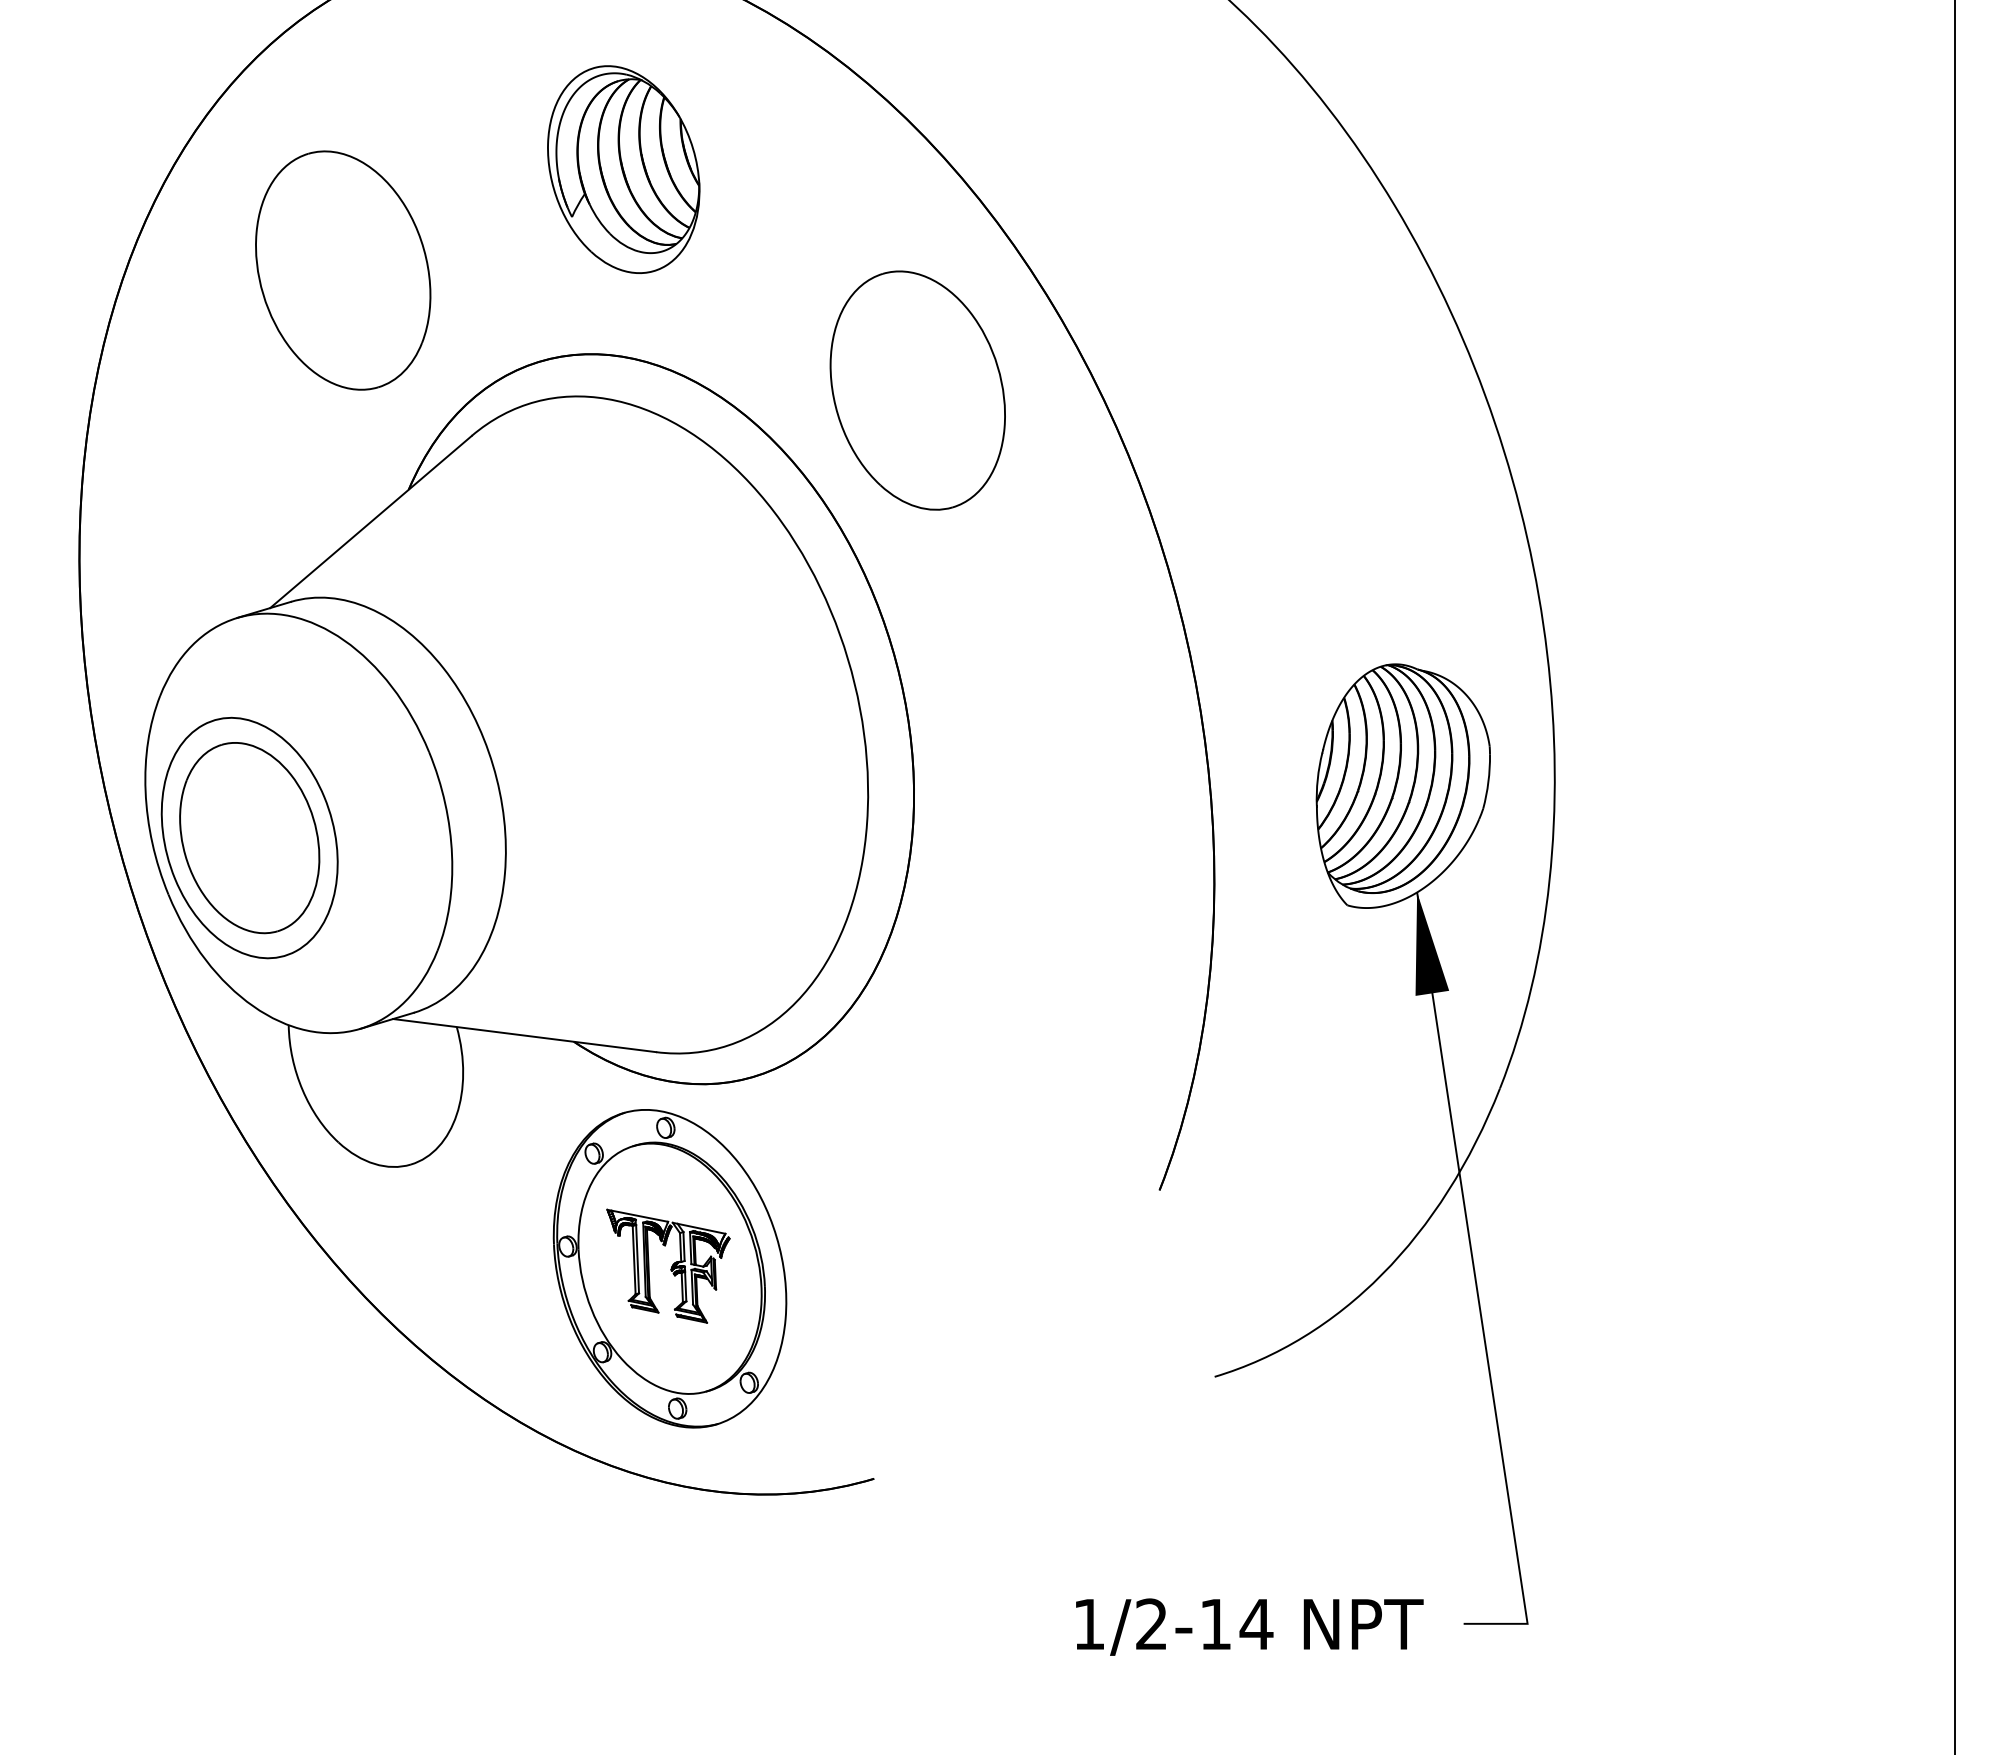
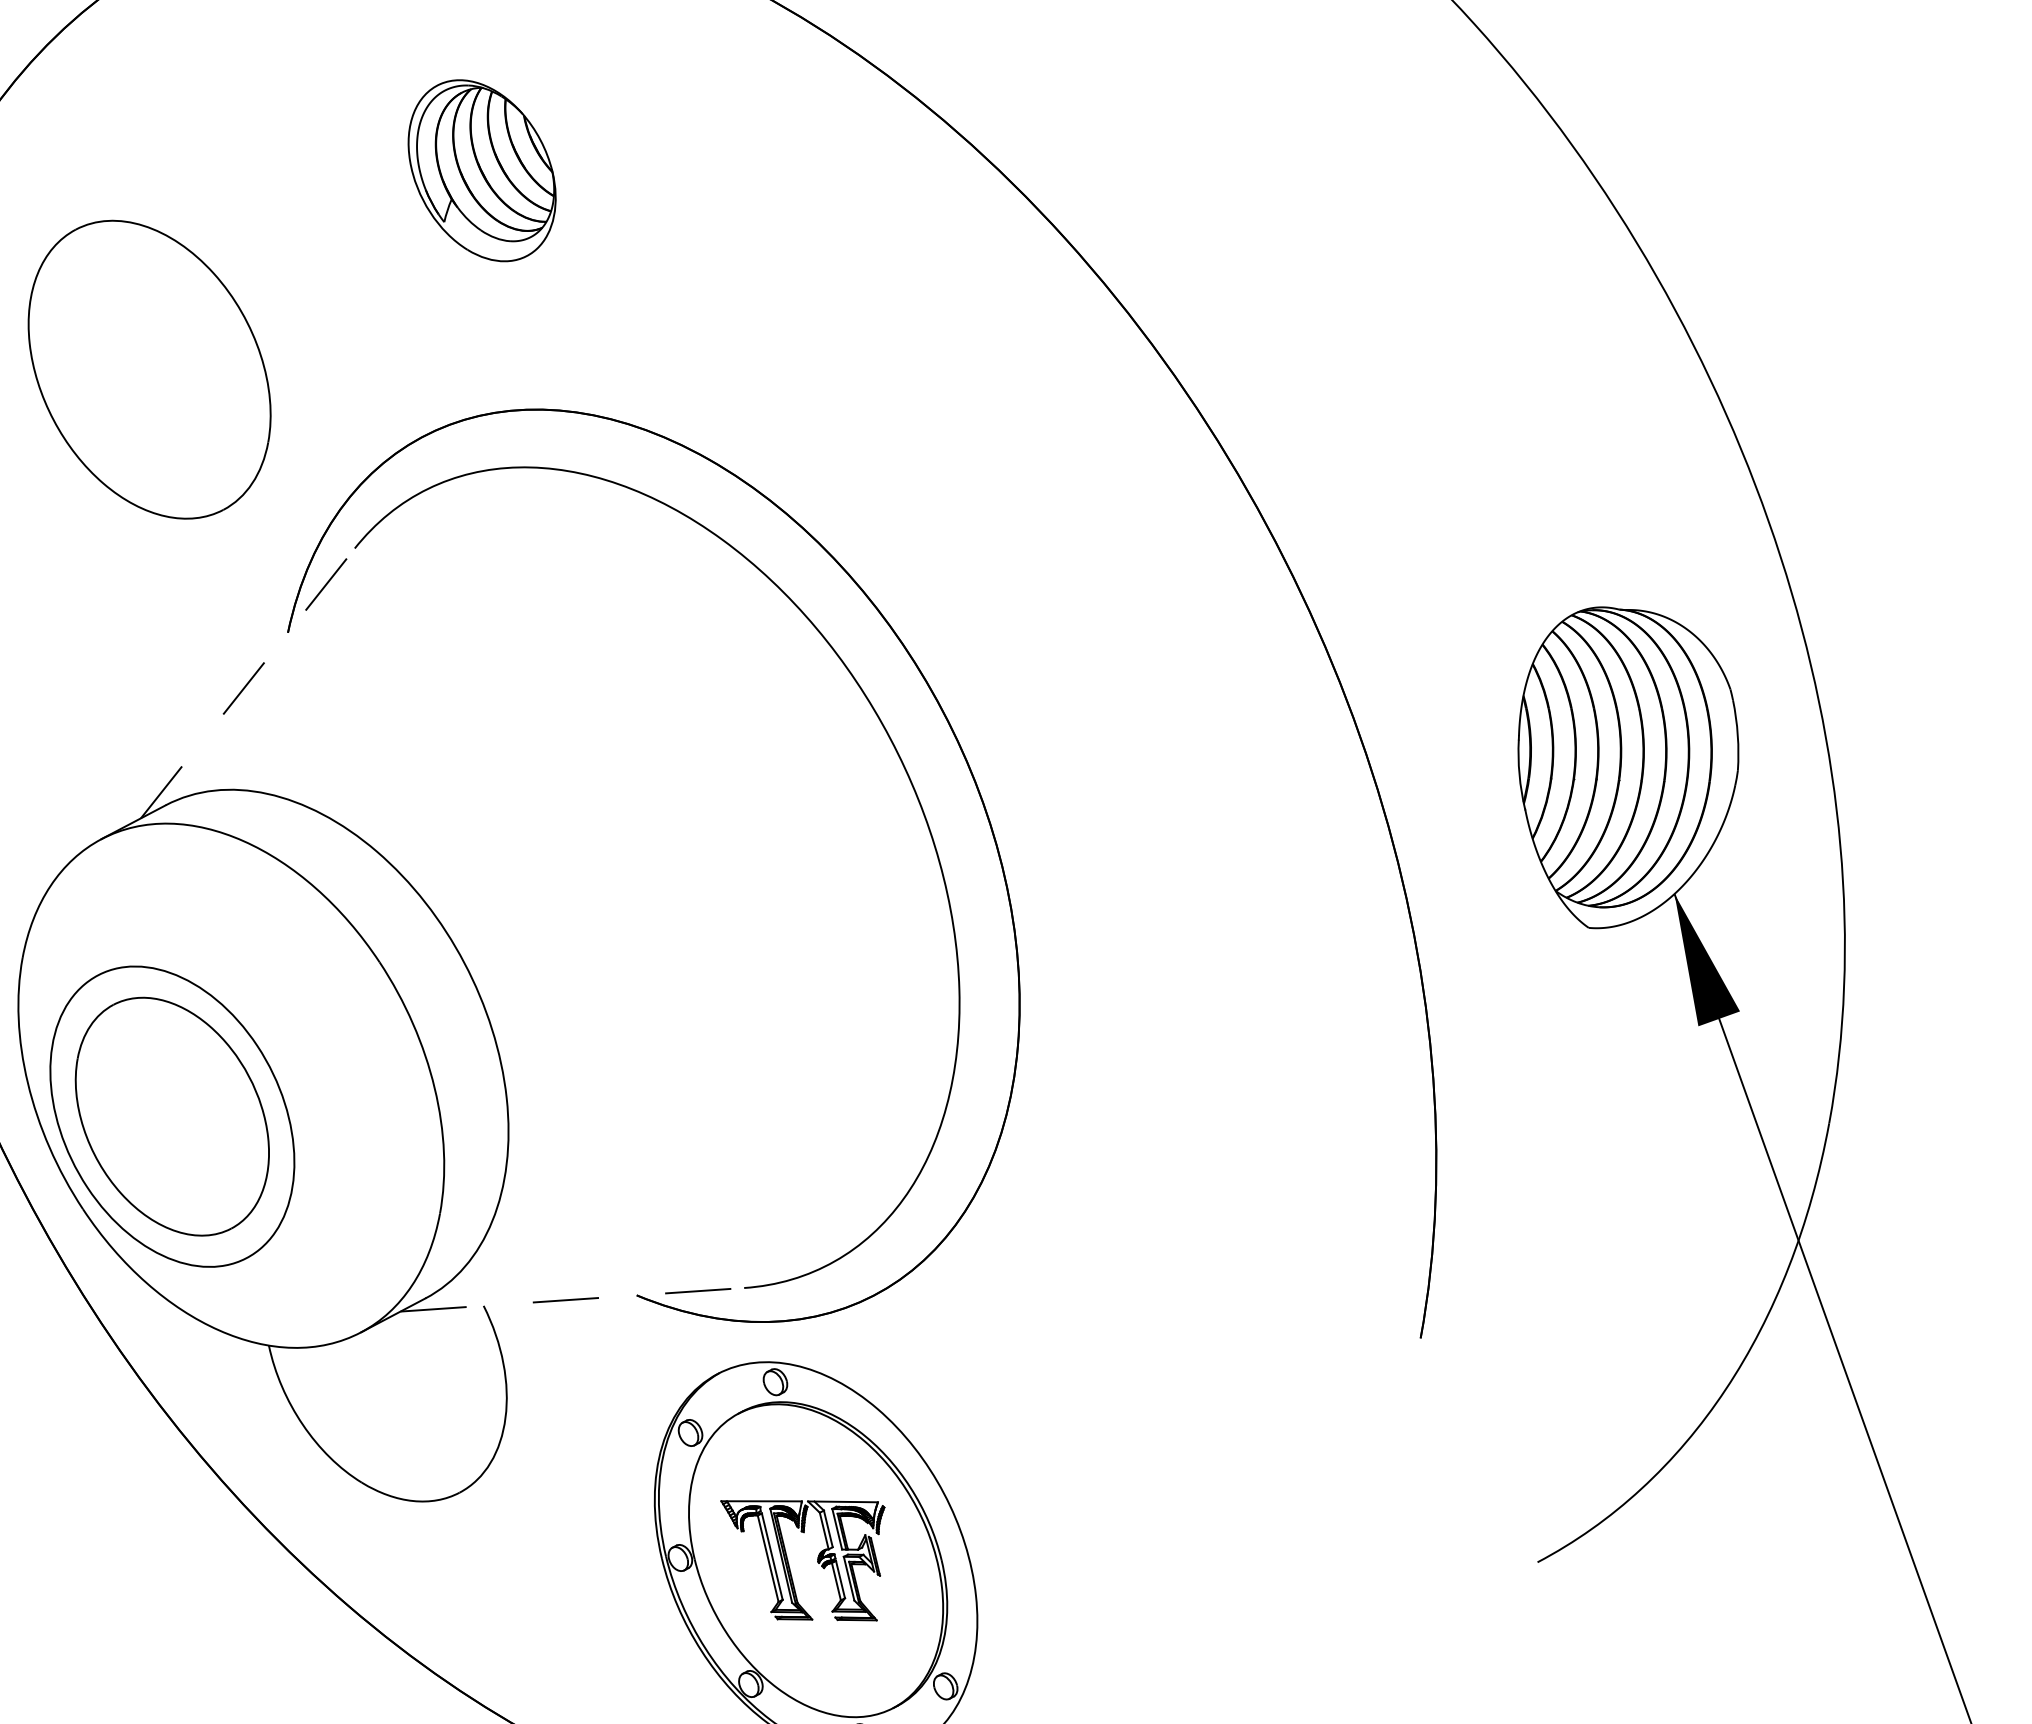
part: (623, 169) -> (481, 170), size x0.7
part: (917, 390) -> (911, 378), removed
line: (370, 522) -> (247, 684), solid -> dashed
line: (524, 1035) -> (572, 1299), solid -> dashed

